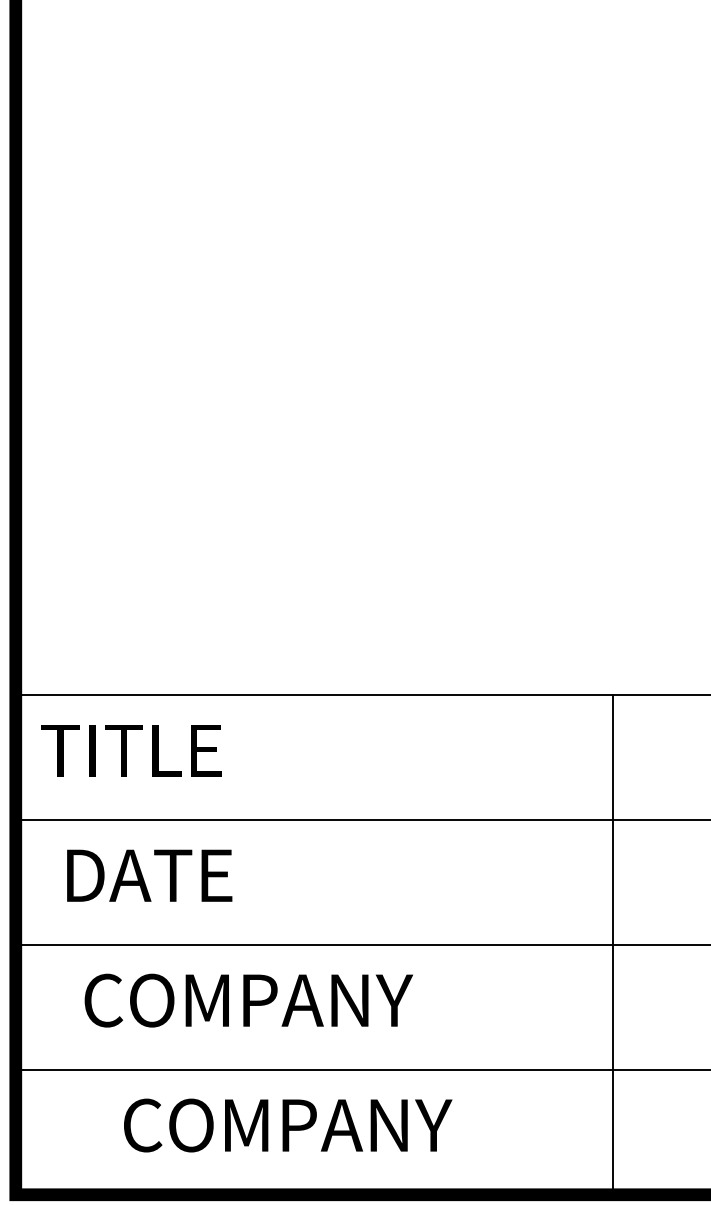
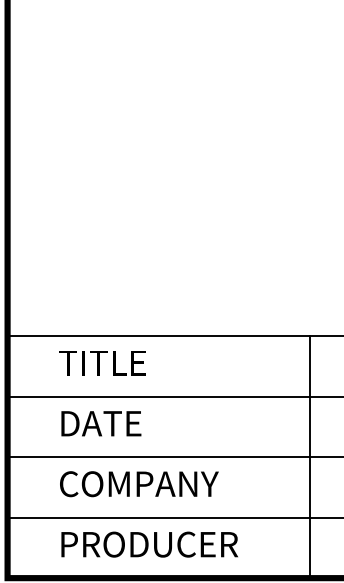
text: (131, 751) -> (102, 363), moved
text: (149, 875) -> (101, 423), moved
line: (612, 945) -> (309, 457), moved
text: (249, 1001) -> (139, 484), moved
text: (306, 1125) -> (148, 544), COMPANY -> PRODUCER

